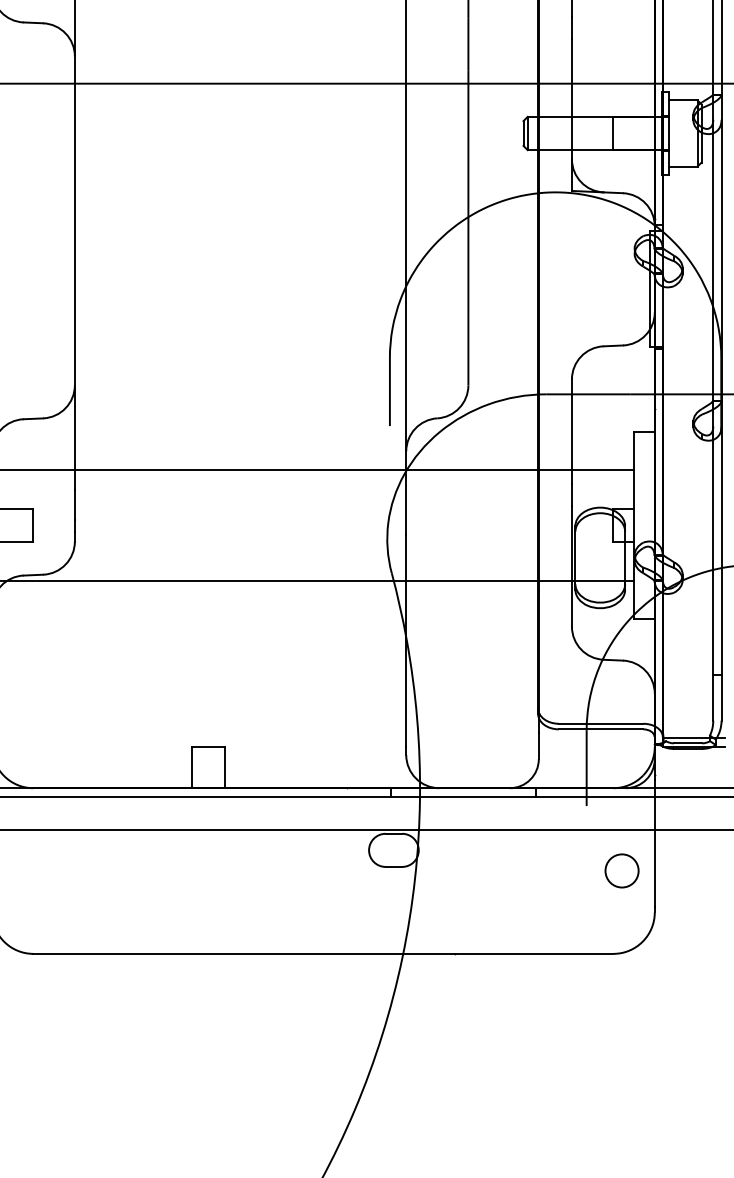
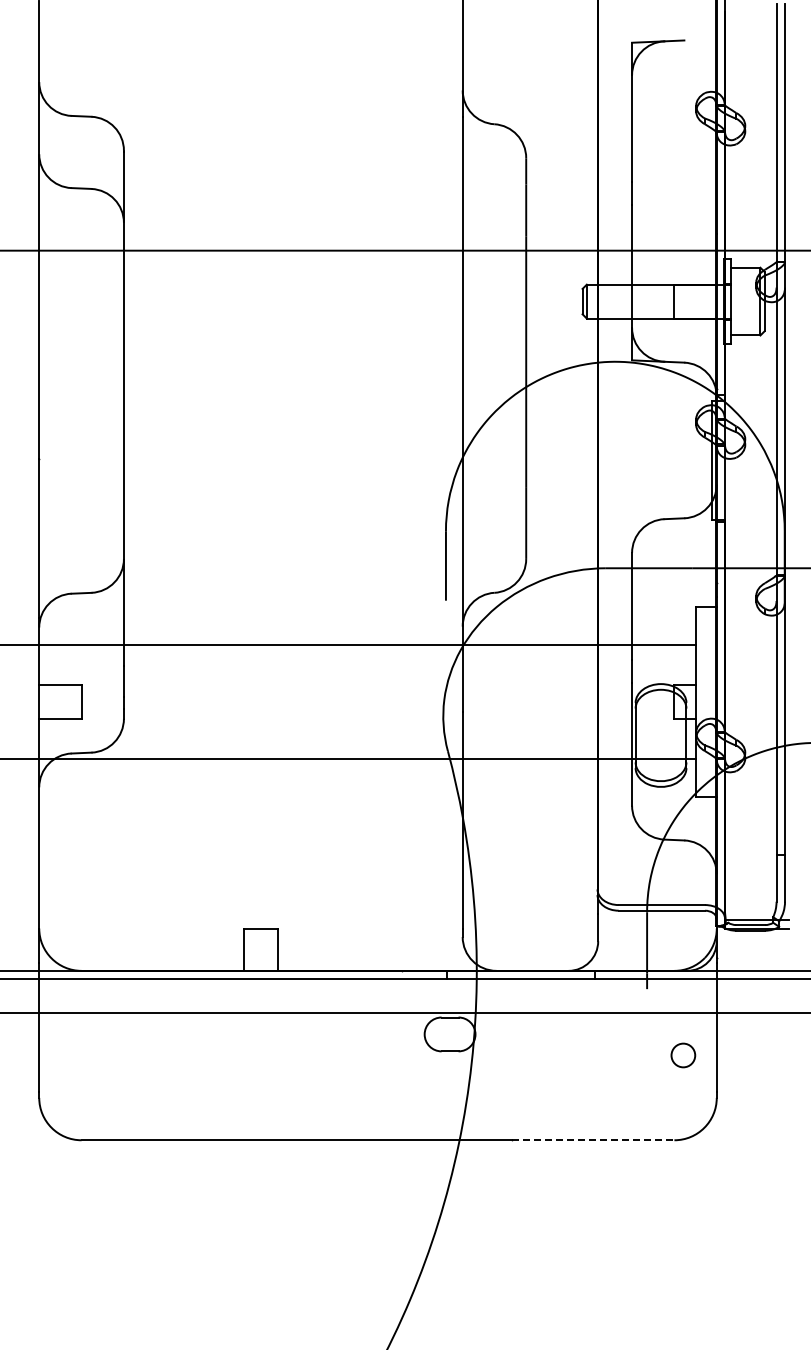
circle: (622, 870) -> (683, 1055), size x0.7
line: (534, 954) -> (593, 1140), solid -> dashed

